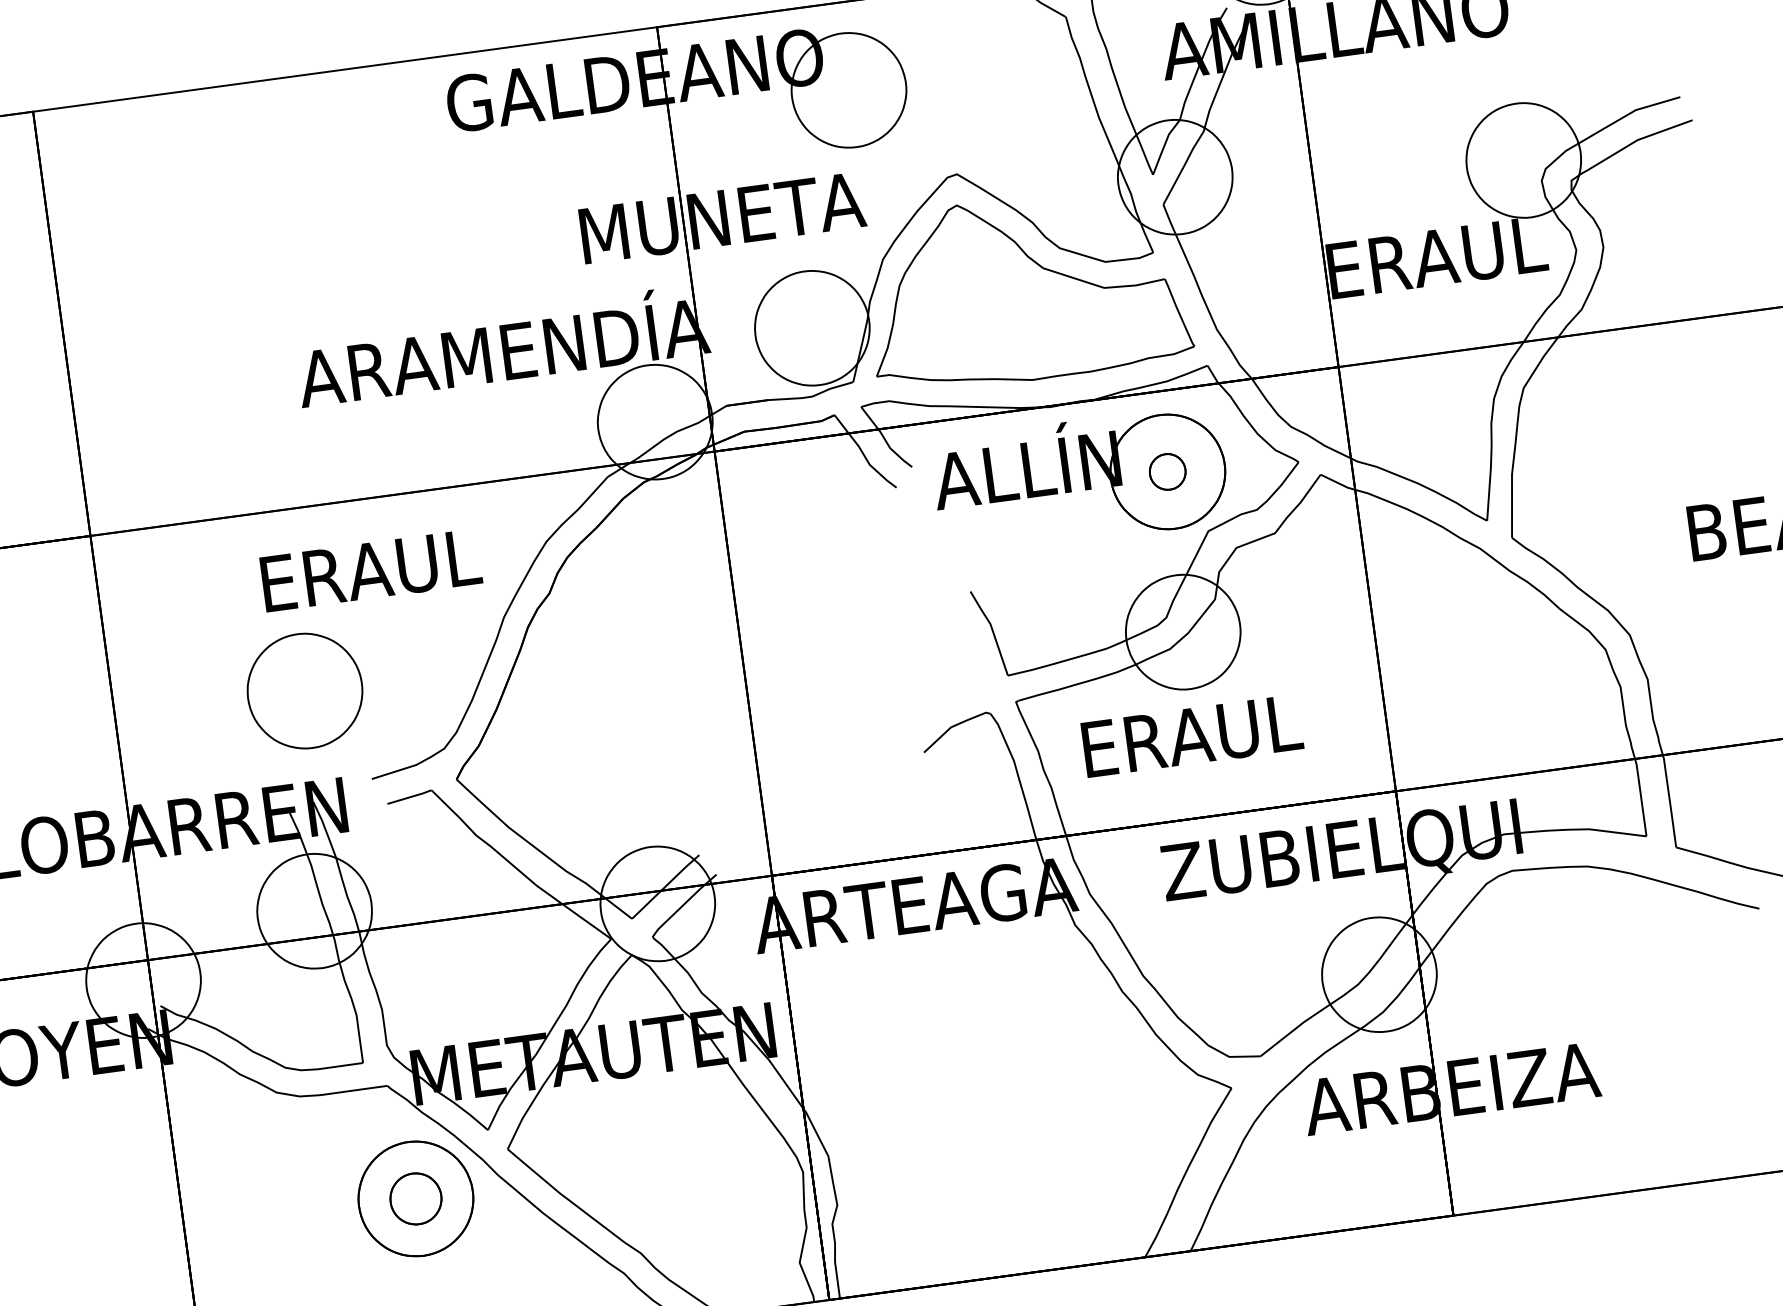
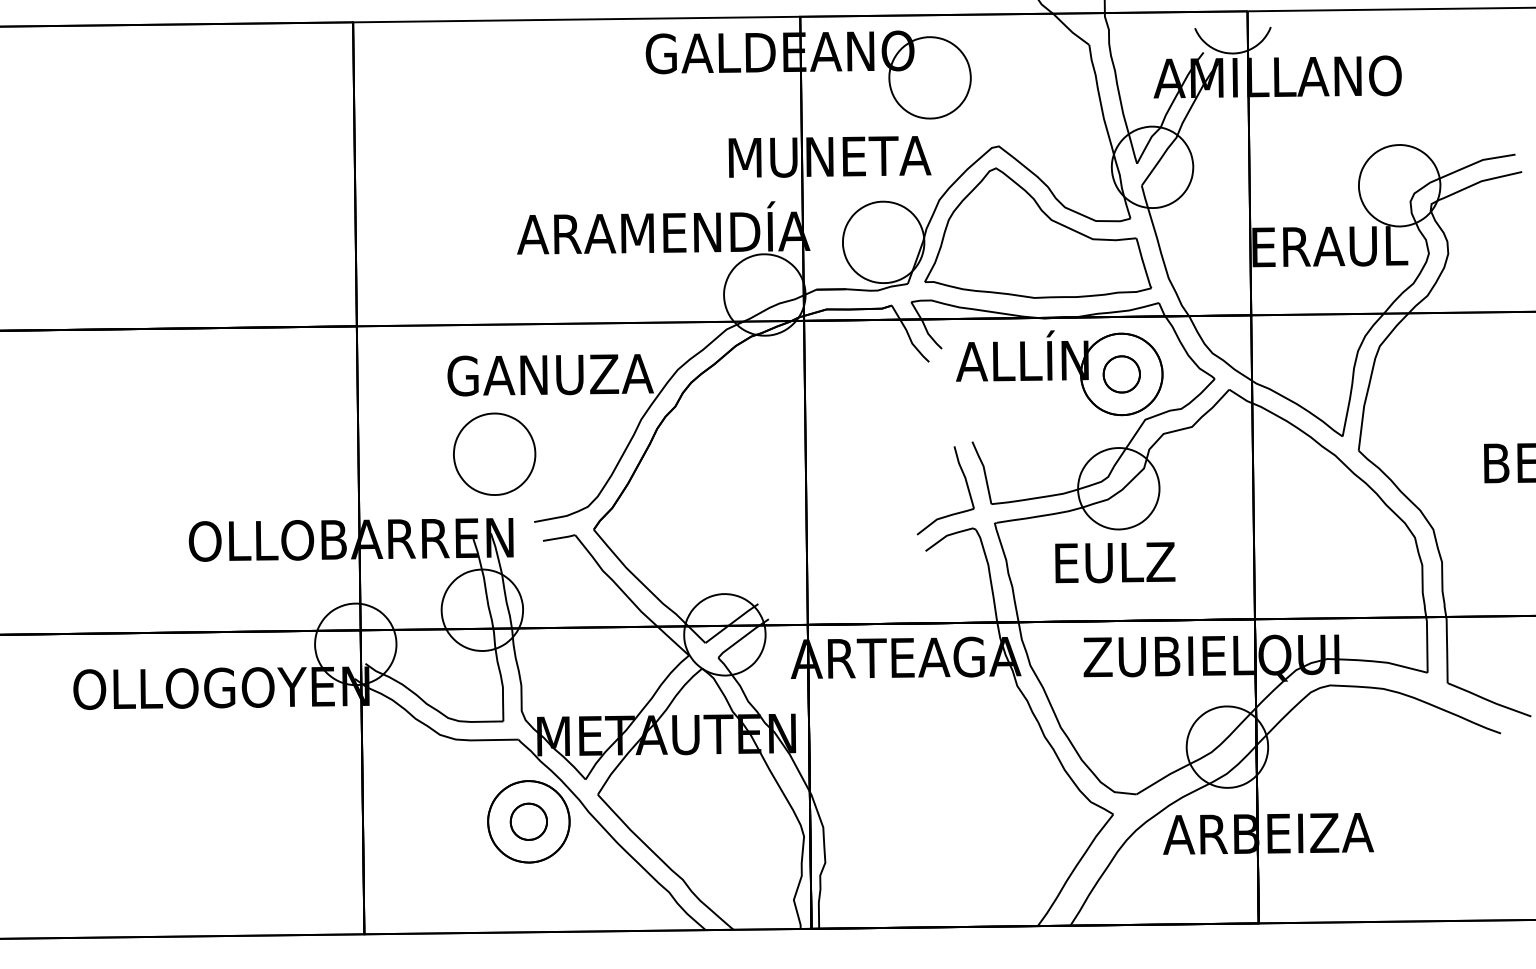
part: (1167, 472) -> (1121, 374), size x1.43
text: (369, 571) -> (550, 375), ERAUL -> GANUZA
part: (970, 655) -> (966, 486), added
text: (1192, 735) -> (1116, 562), ERAUL -> EULZ

